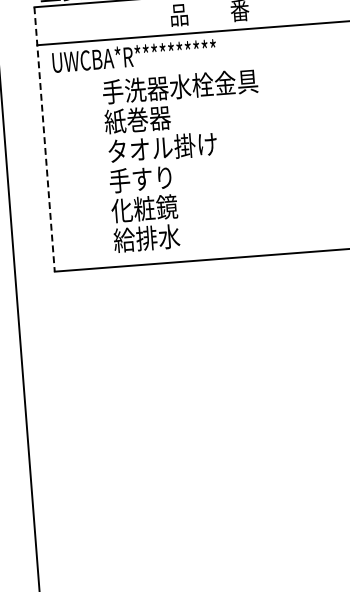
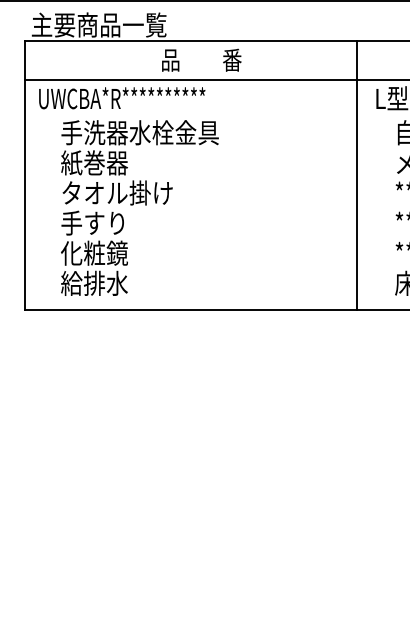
line: (44, 139) -> (24, 175), dashed -> solid
text: (185, 160) -> (139, 207), moved

